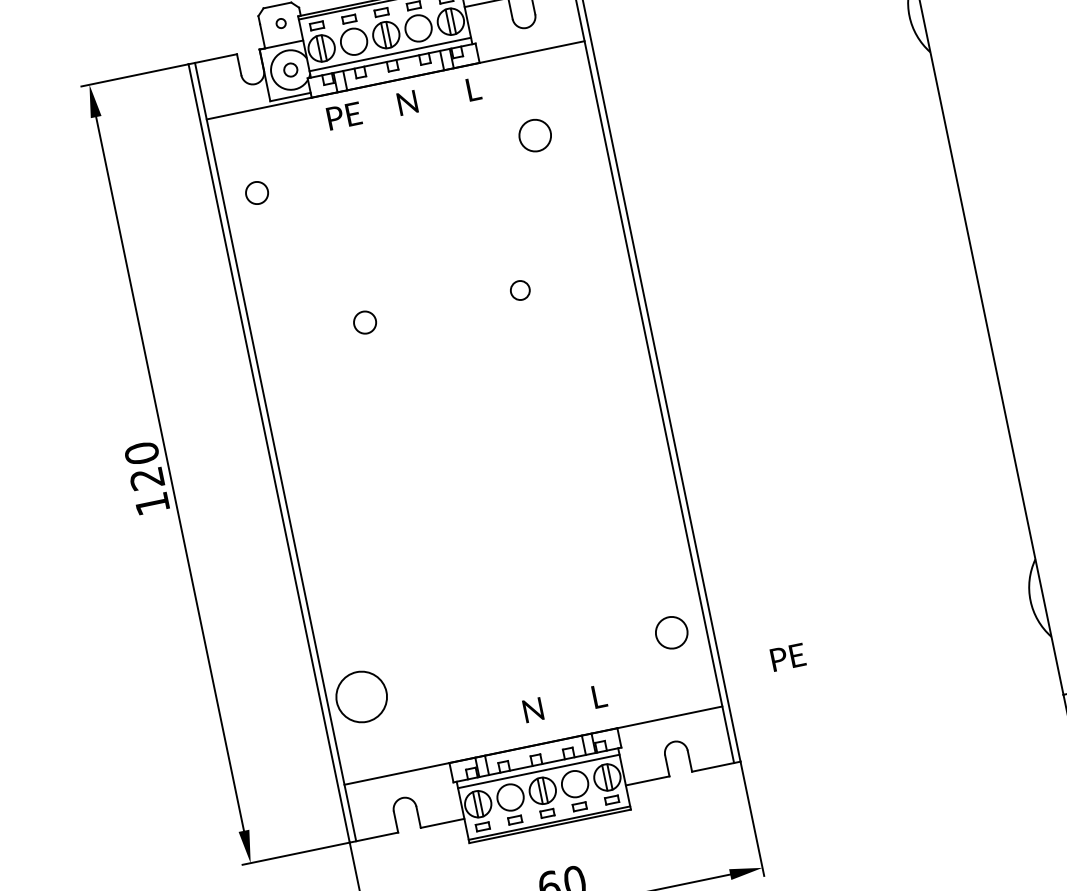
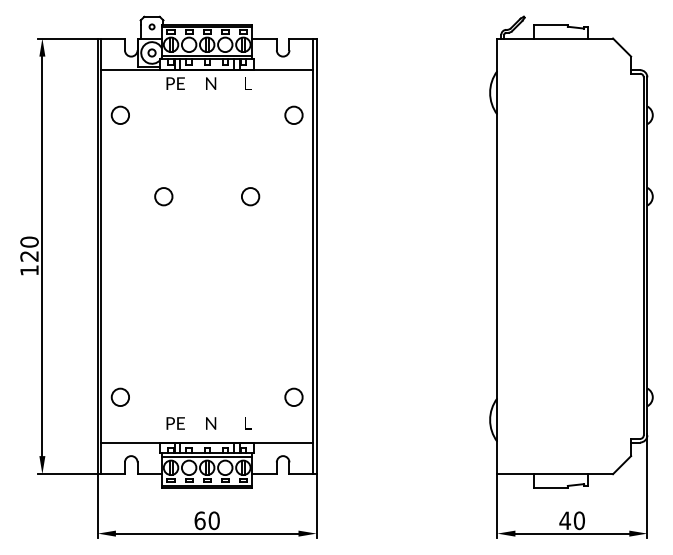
circle: (534, 134) -> (293, 114), moved
circle: (255, 191) -> (119, 114), size x1.43
circle: (519, 290) -> (250, 196), size x1.67
circle: (364, 322) -> (163, 196), size x1.43
text: (787, 657) -> (175, 423), moved
circle: (361, 697) -> (120, 397), size x0.62

